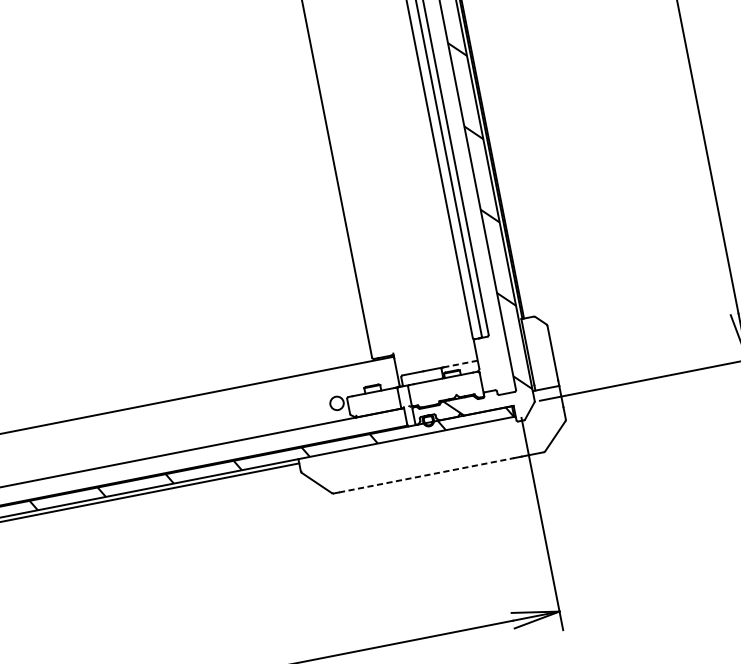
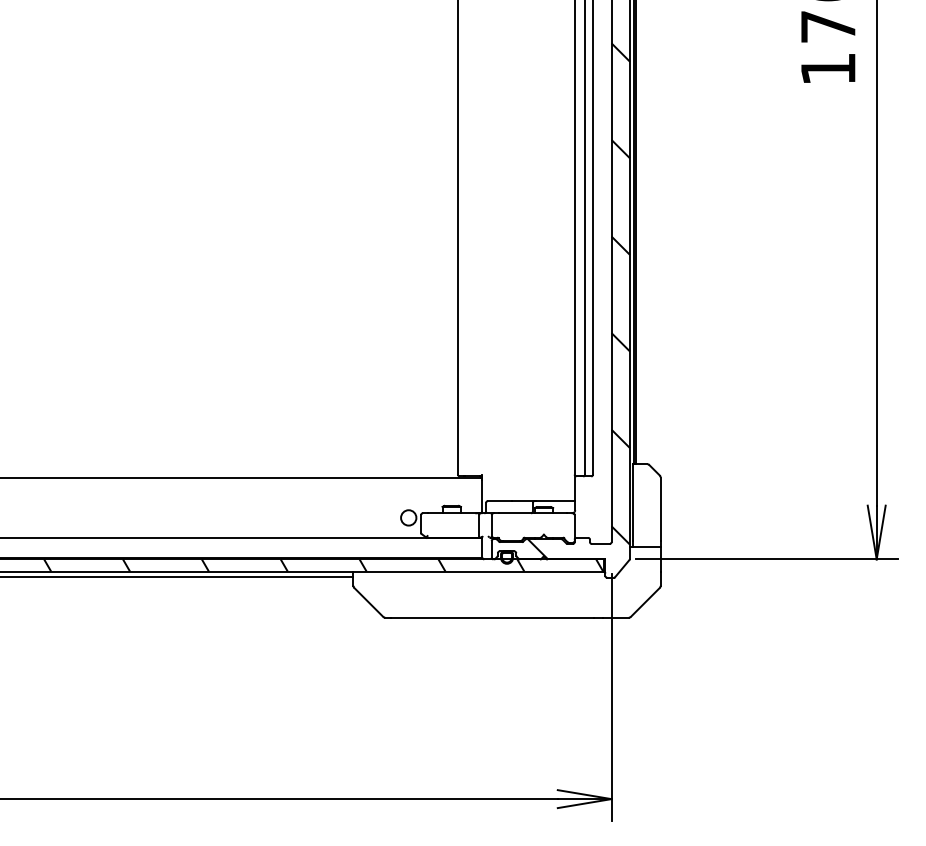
line: (460, 364) -> (555, 501), dashed -> solid
line: (426, 474) -> (493, 617), dashed -> solid

